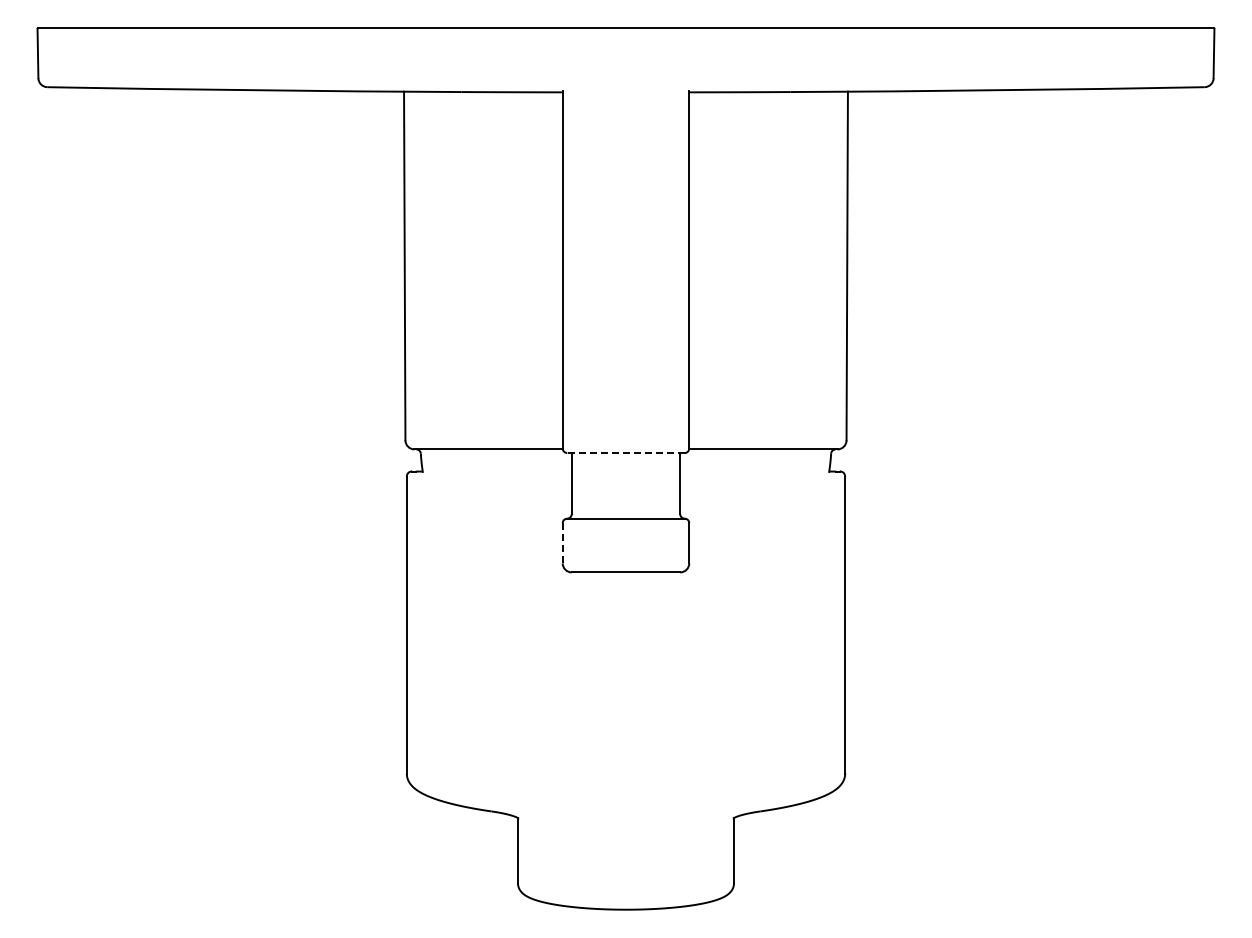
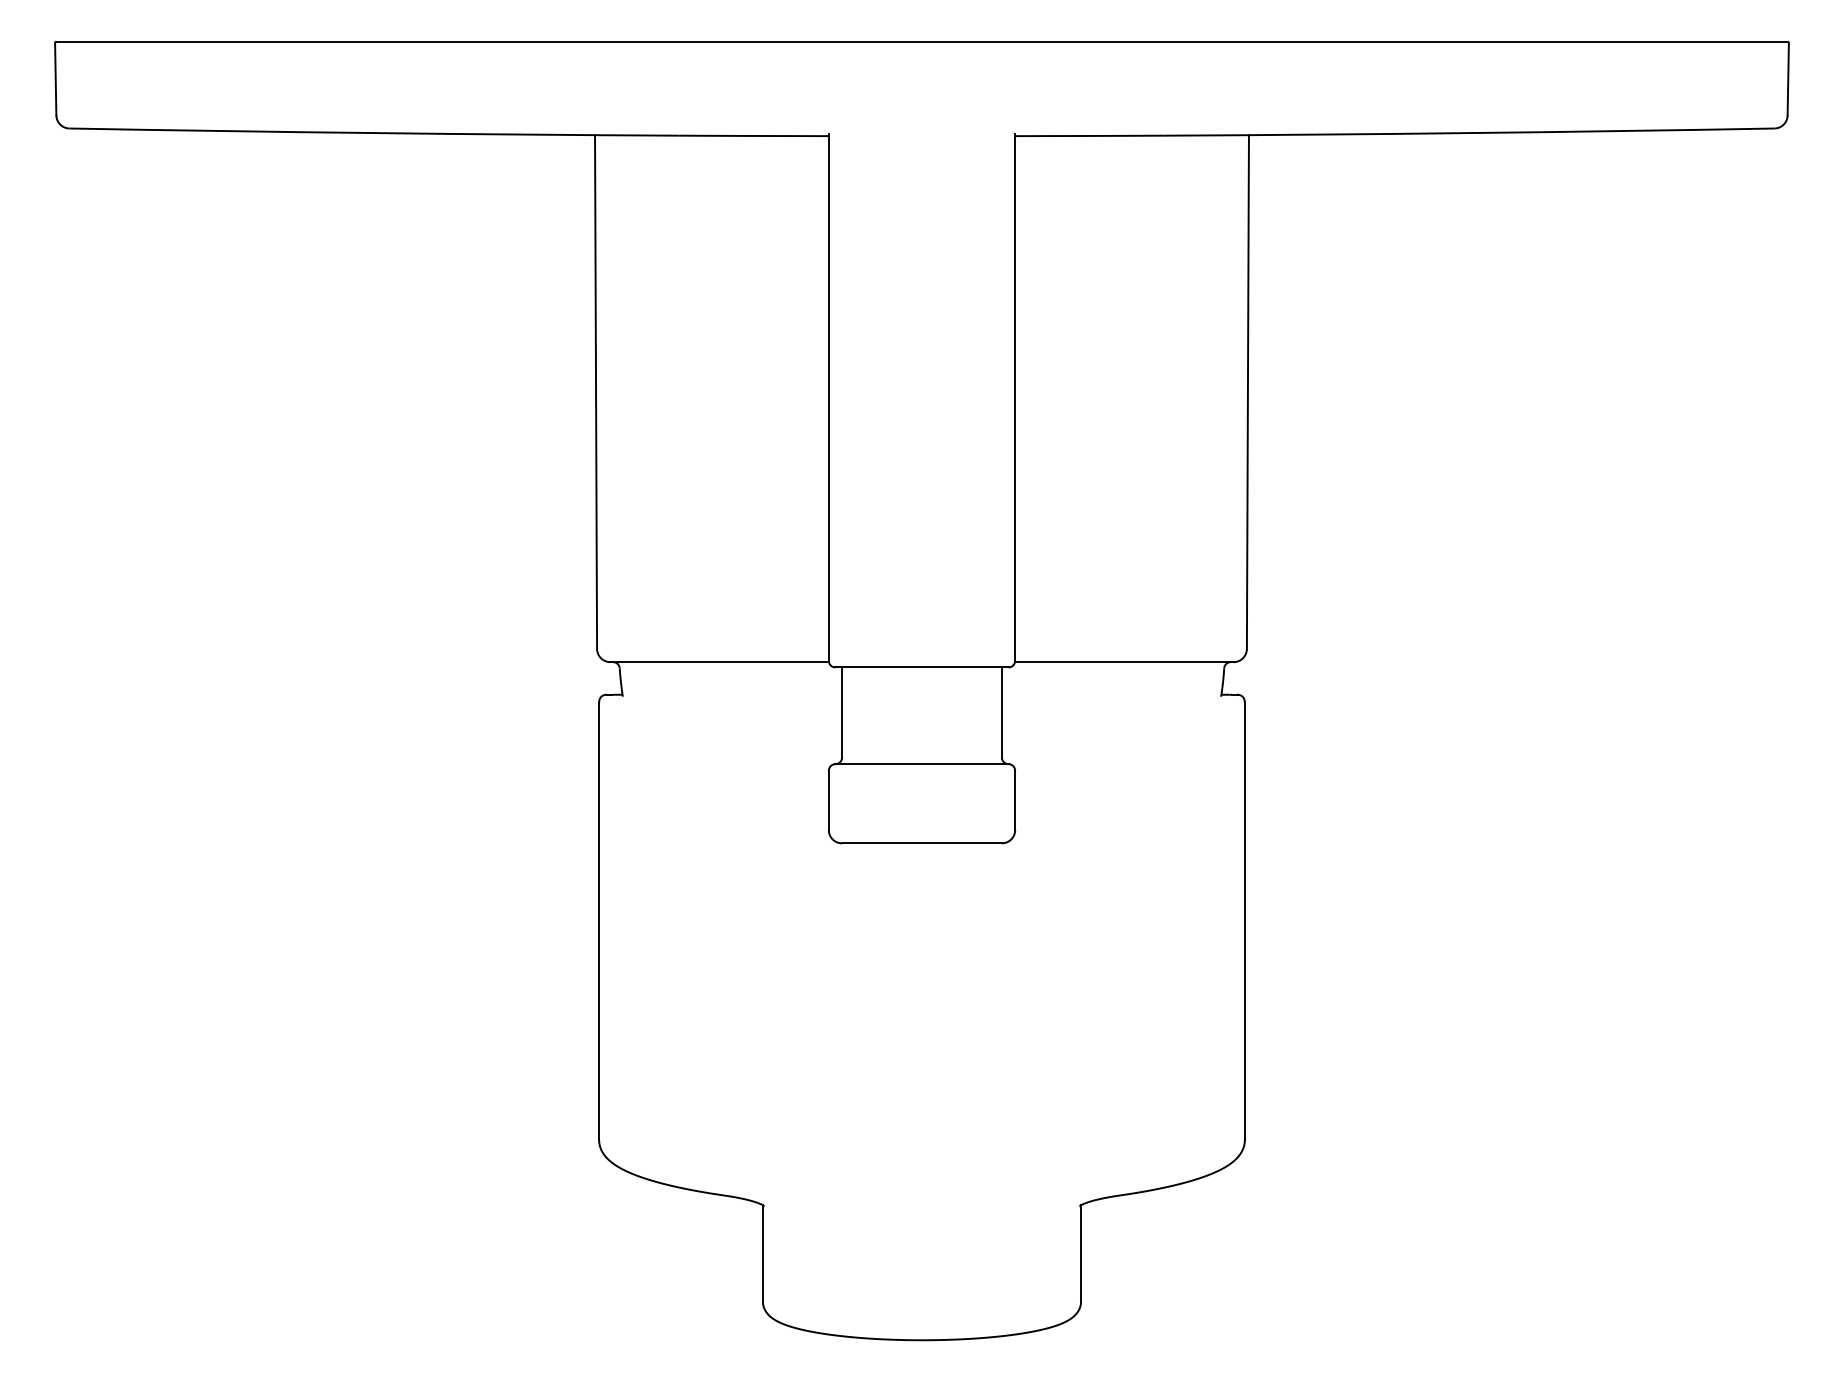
line: (625, 453) -> (921, 668), dashed -> solid
line: (562, 543) -> (828, 800), dashed -> solid

